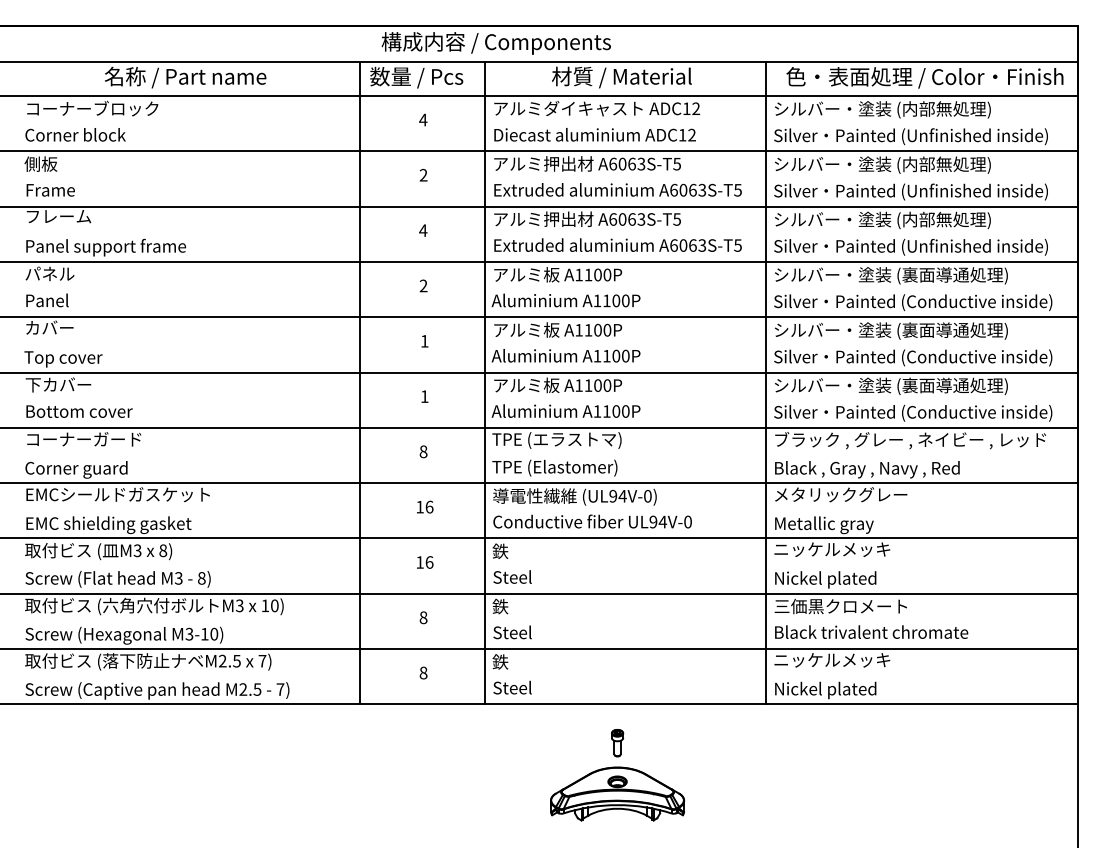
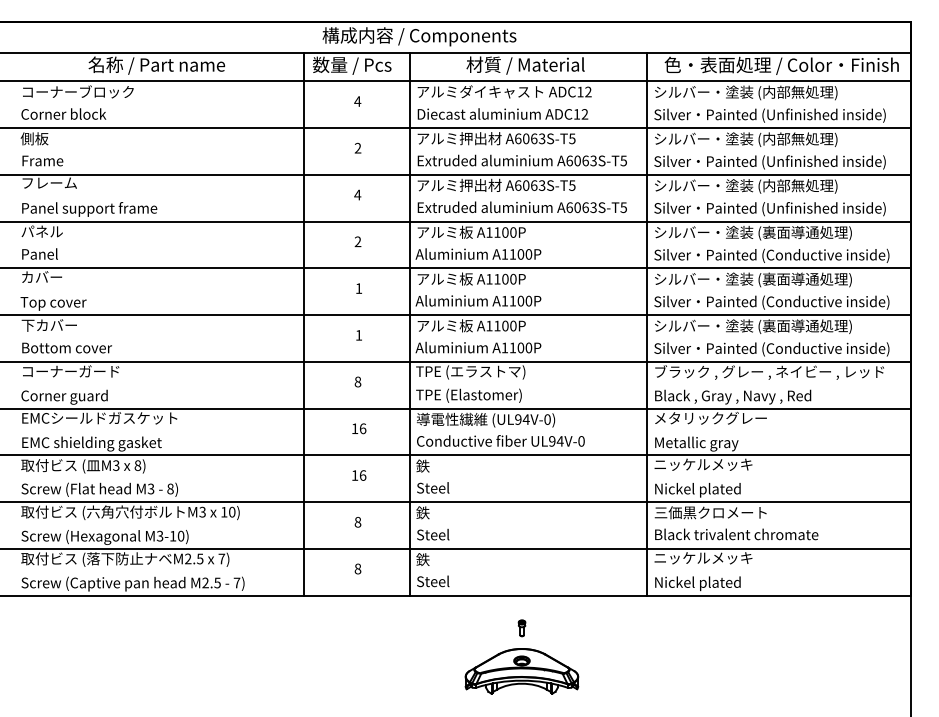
part: (617, 743) -> (521, 628), size x0.7

